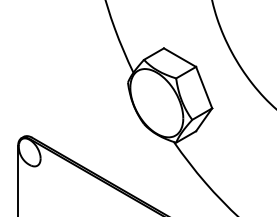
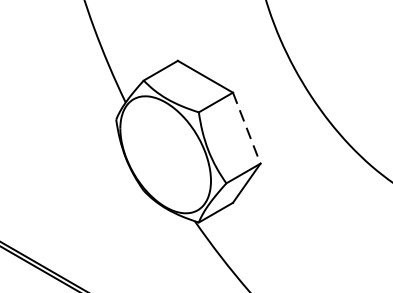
line: (204, 88) -> (247, 129), solid -> dashed

